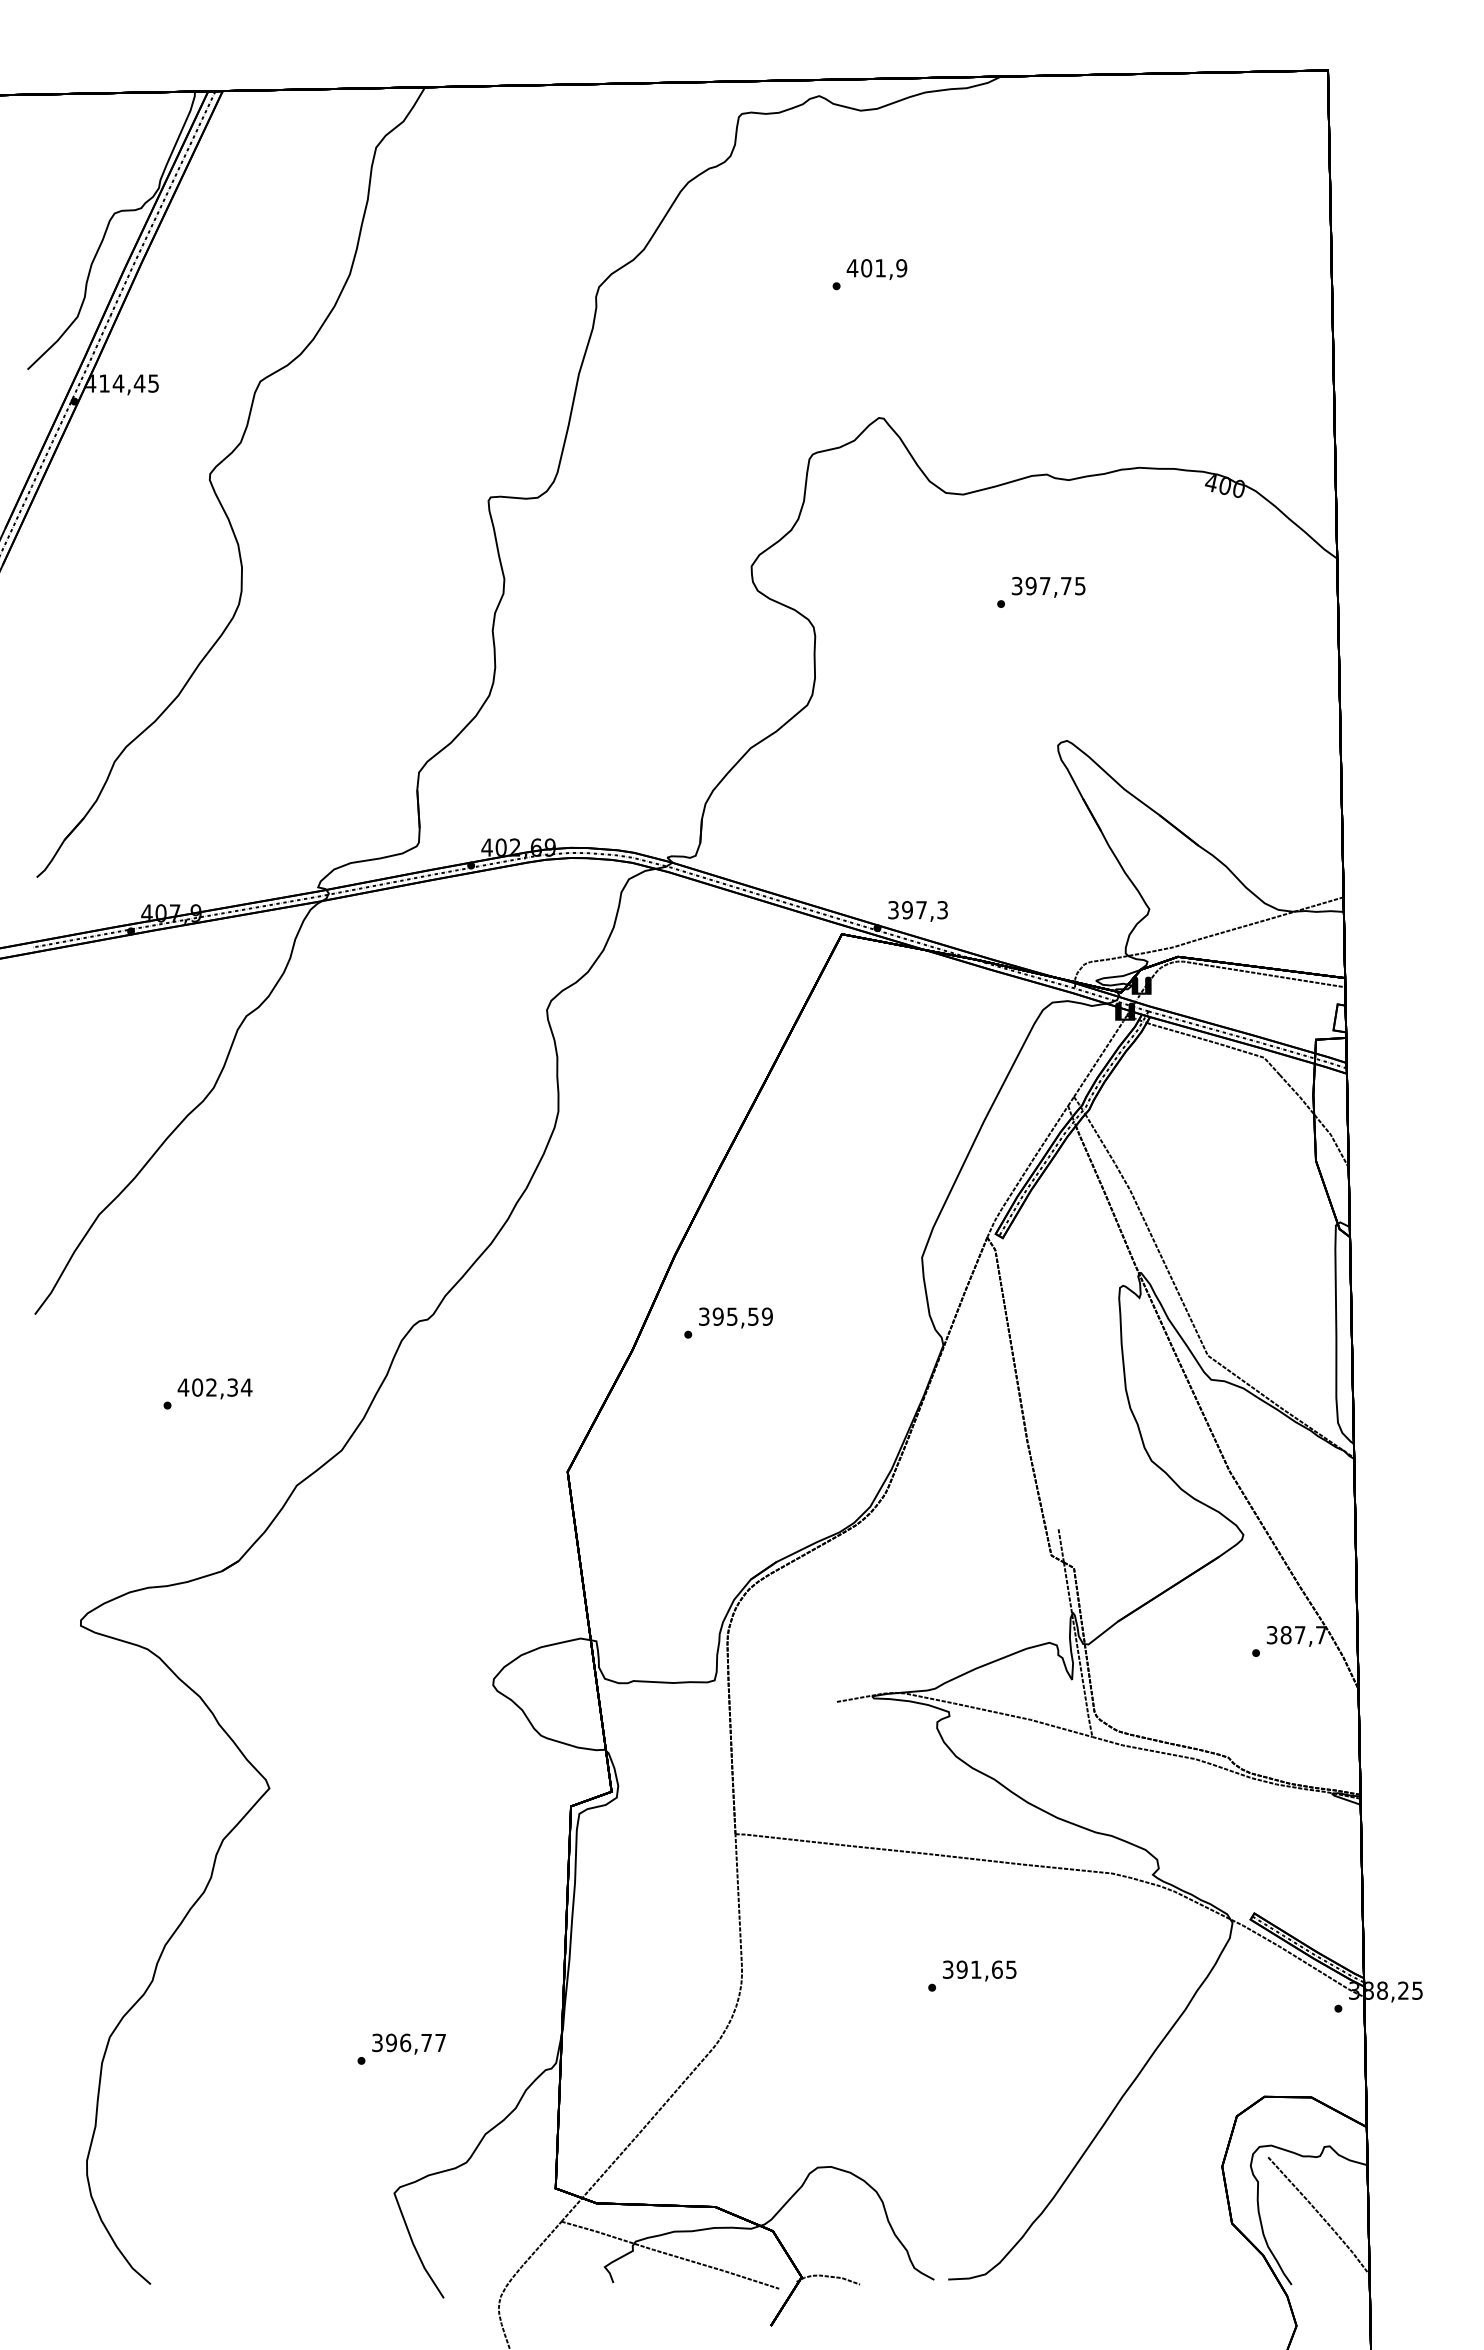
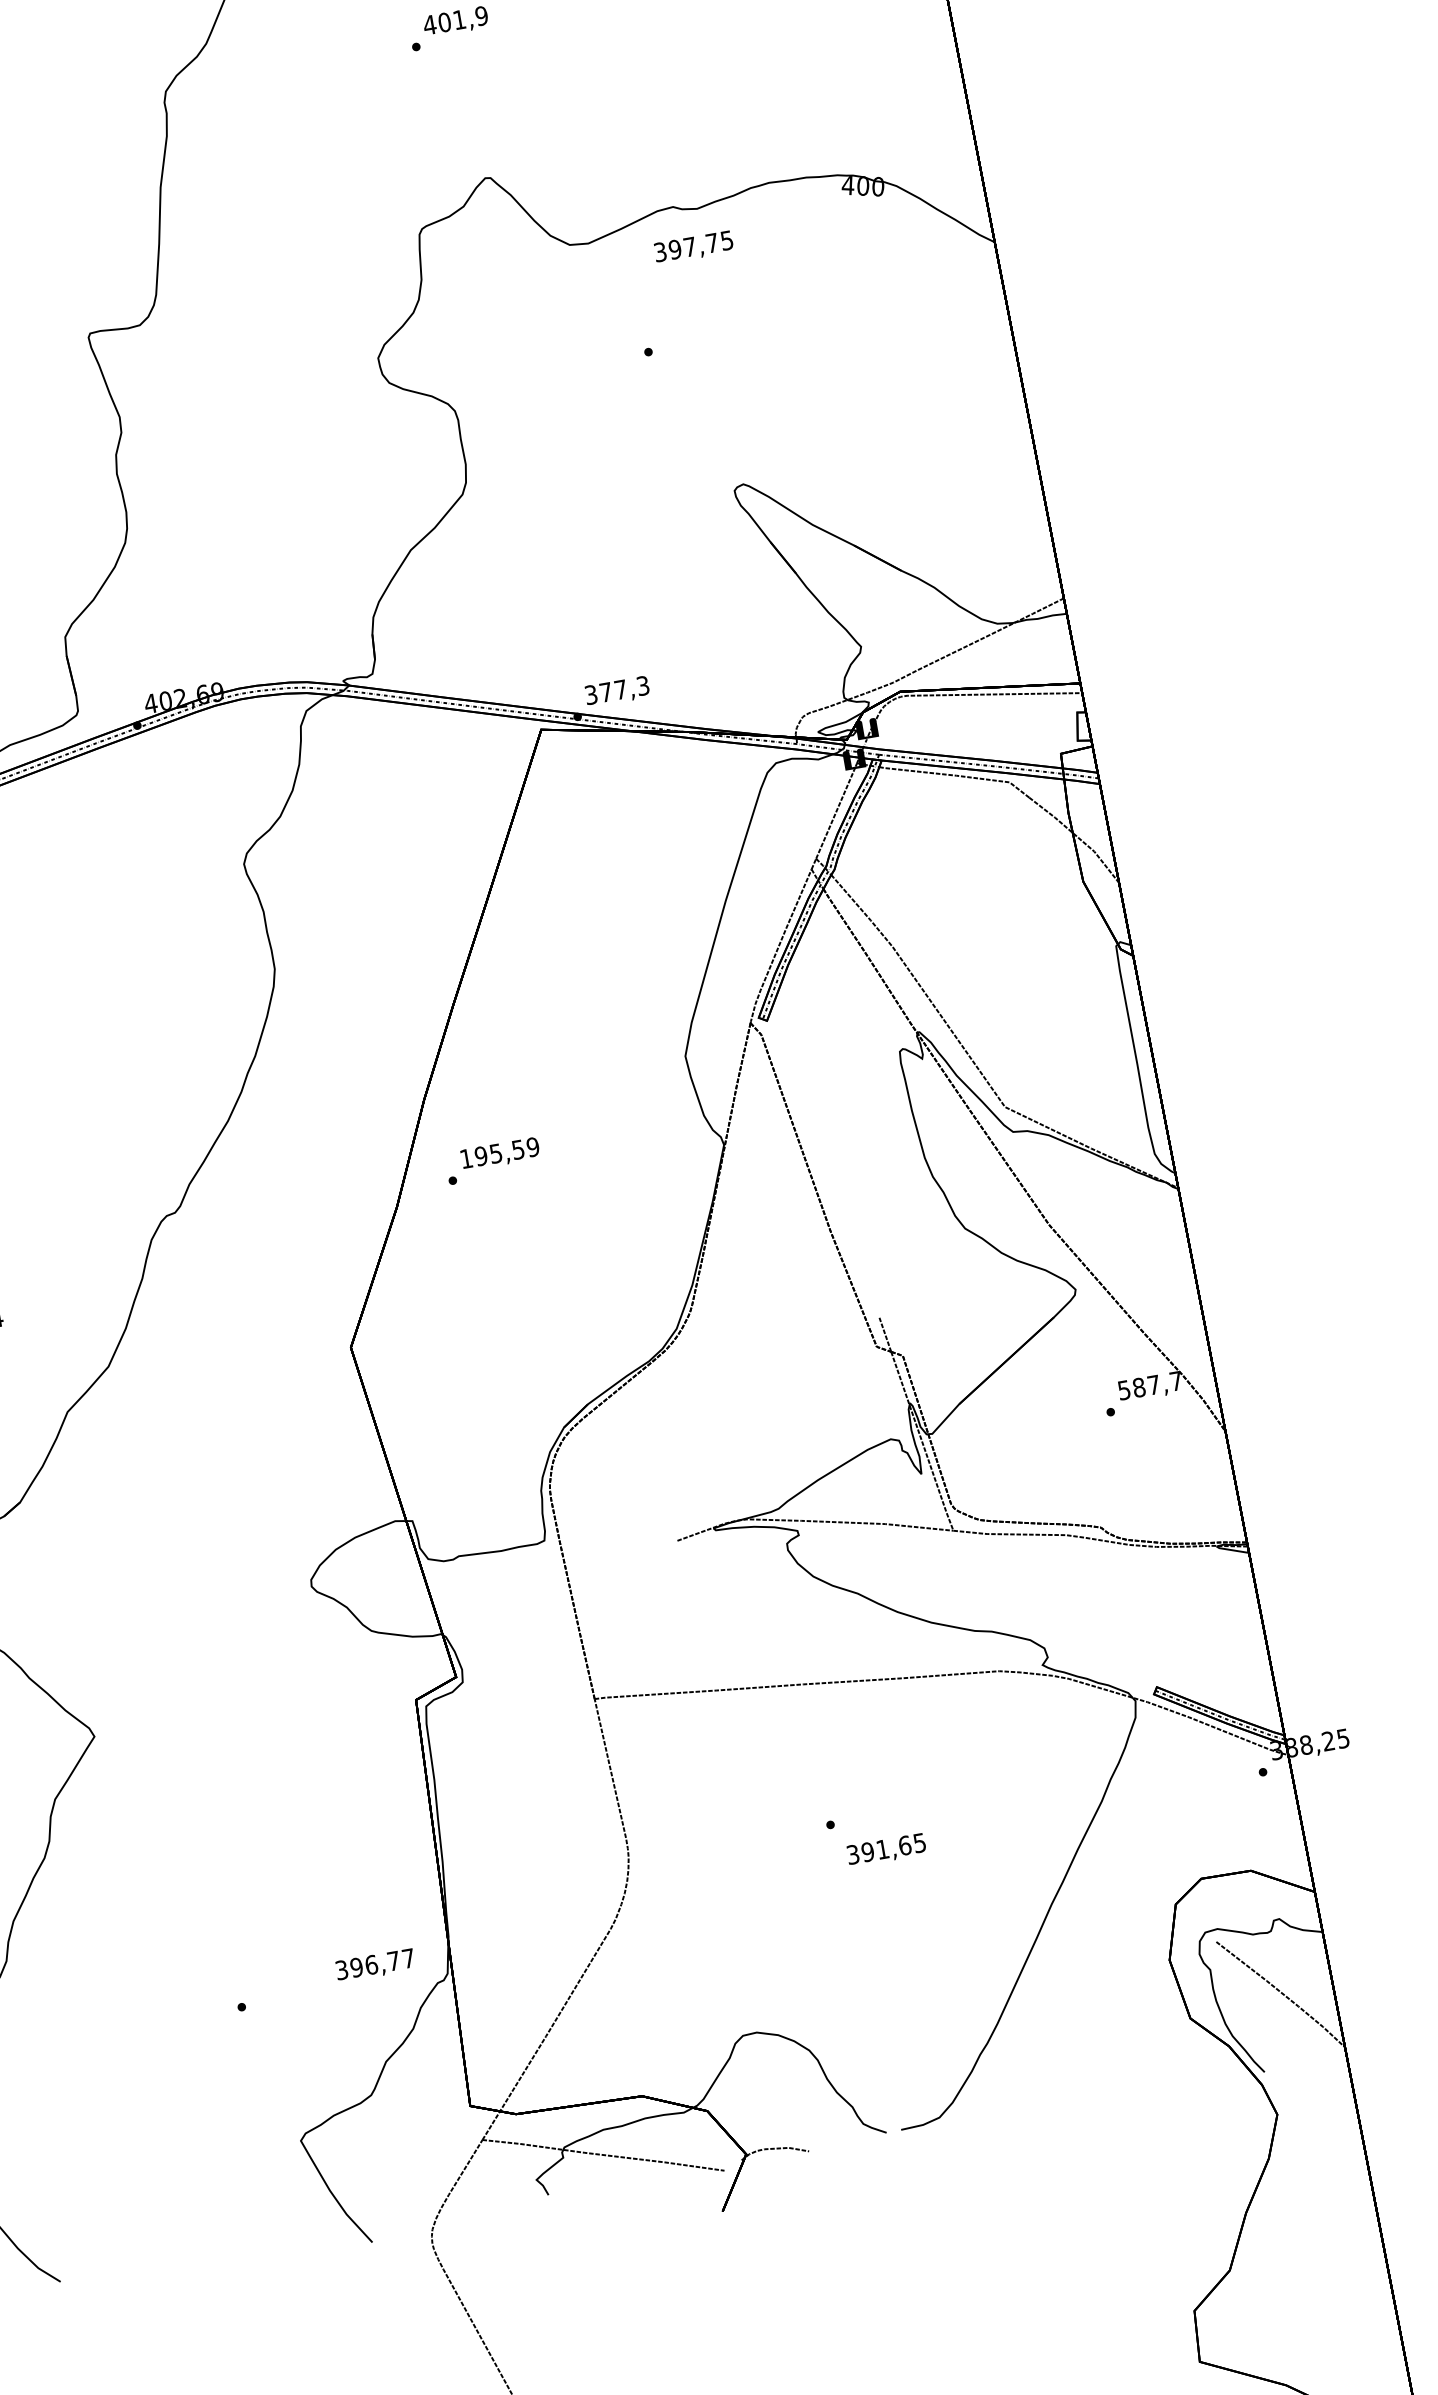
text: (1048, 586) -> (693, 246), moved
text: (907, 910) -> (606, 692), 397,3 -> 377,3
text: (704, 1316) -> (466, 1158), 395,59 -> 195,59
text: (1272, 1634) -> (1124, 1389), 387,7 -> 587,7
text: (979, 1970) -> (886, 1849), moved
text: (408, 2043) -> (374, 1965), moved

